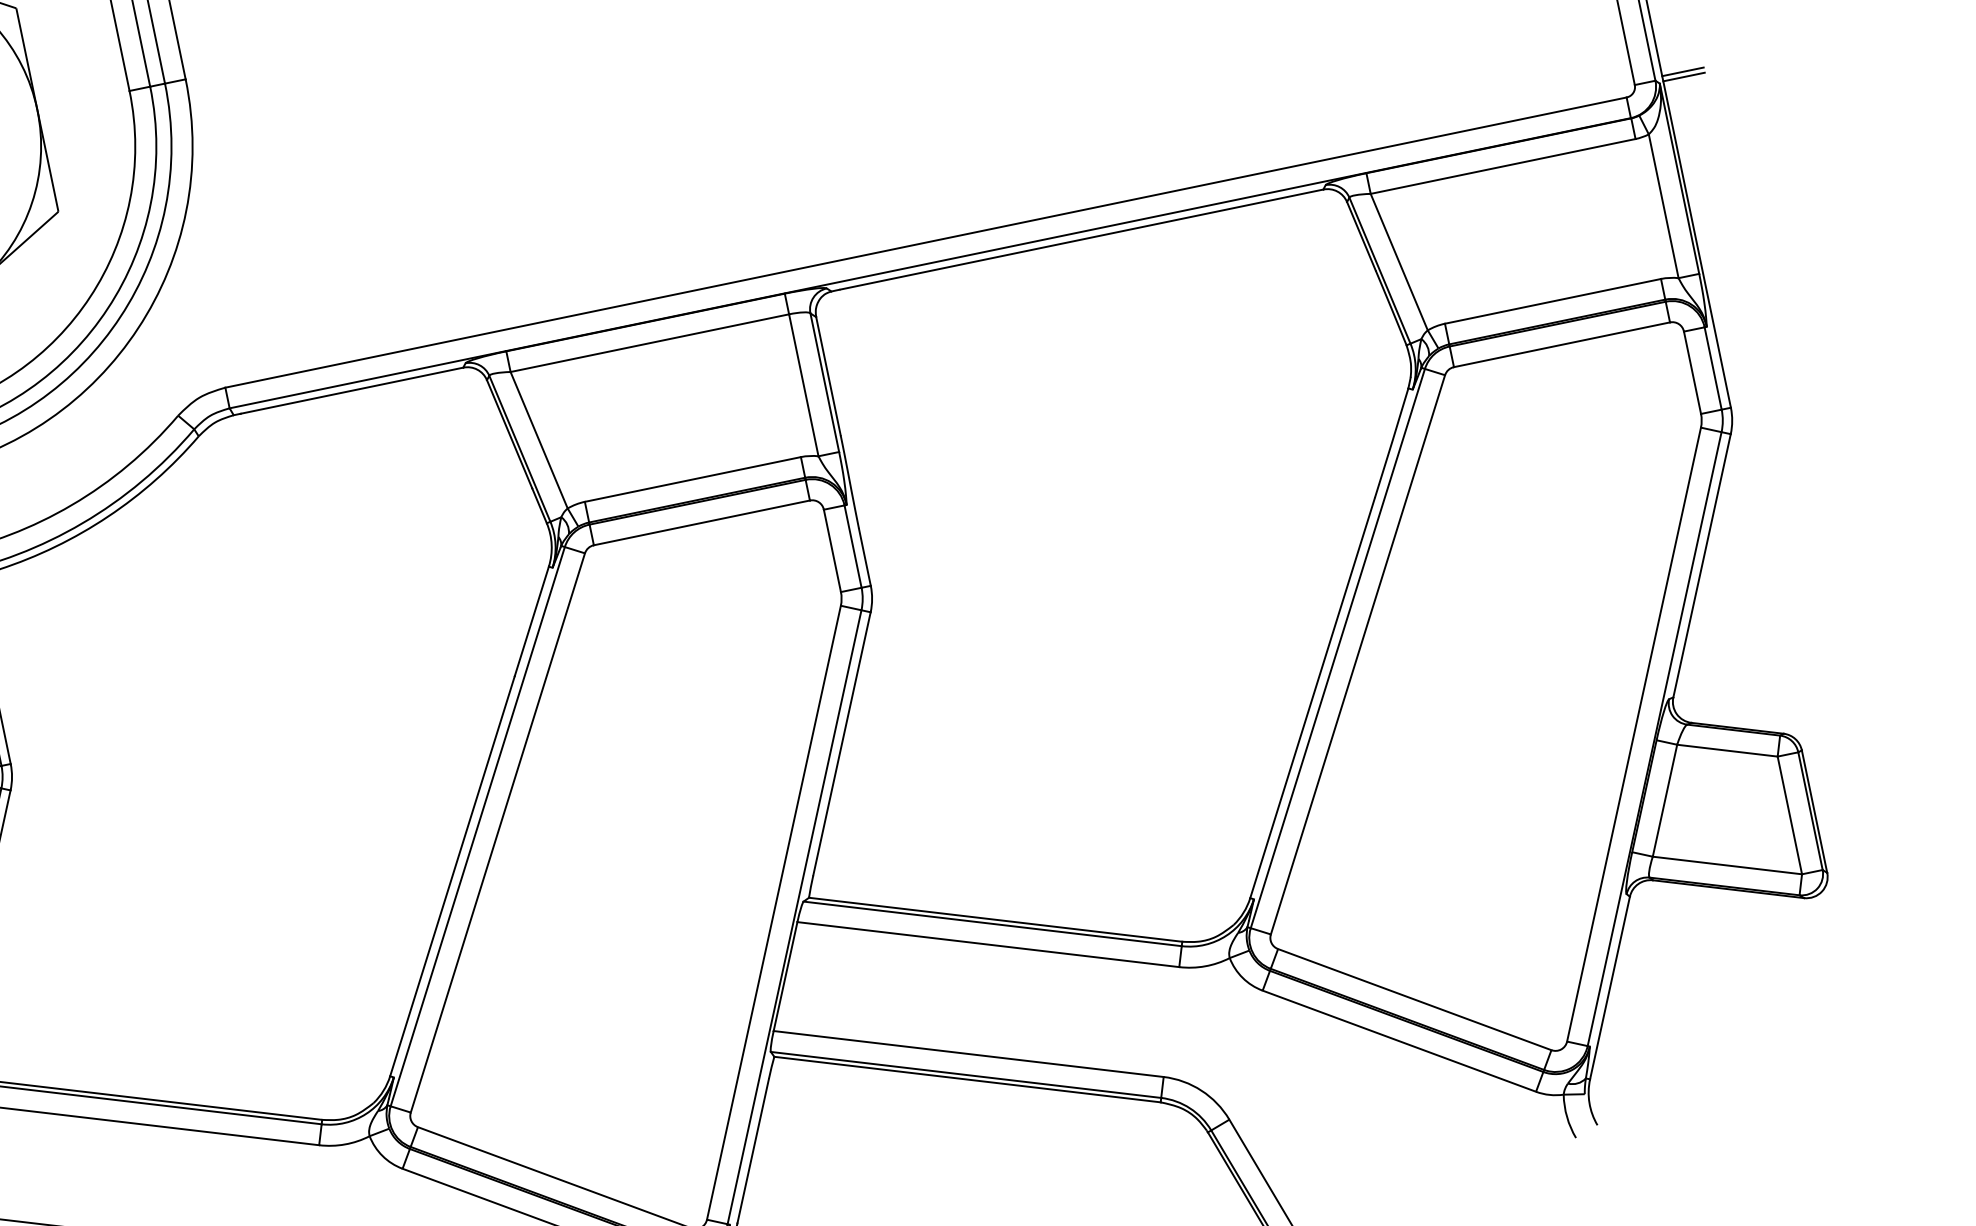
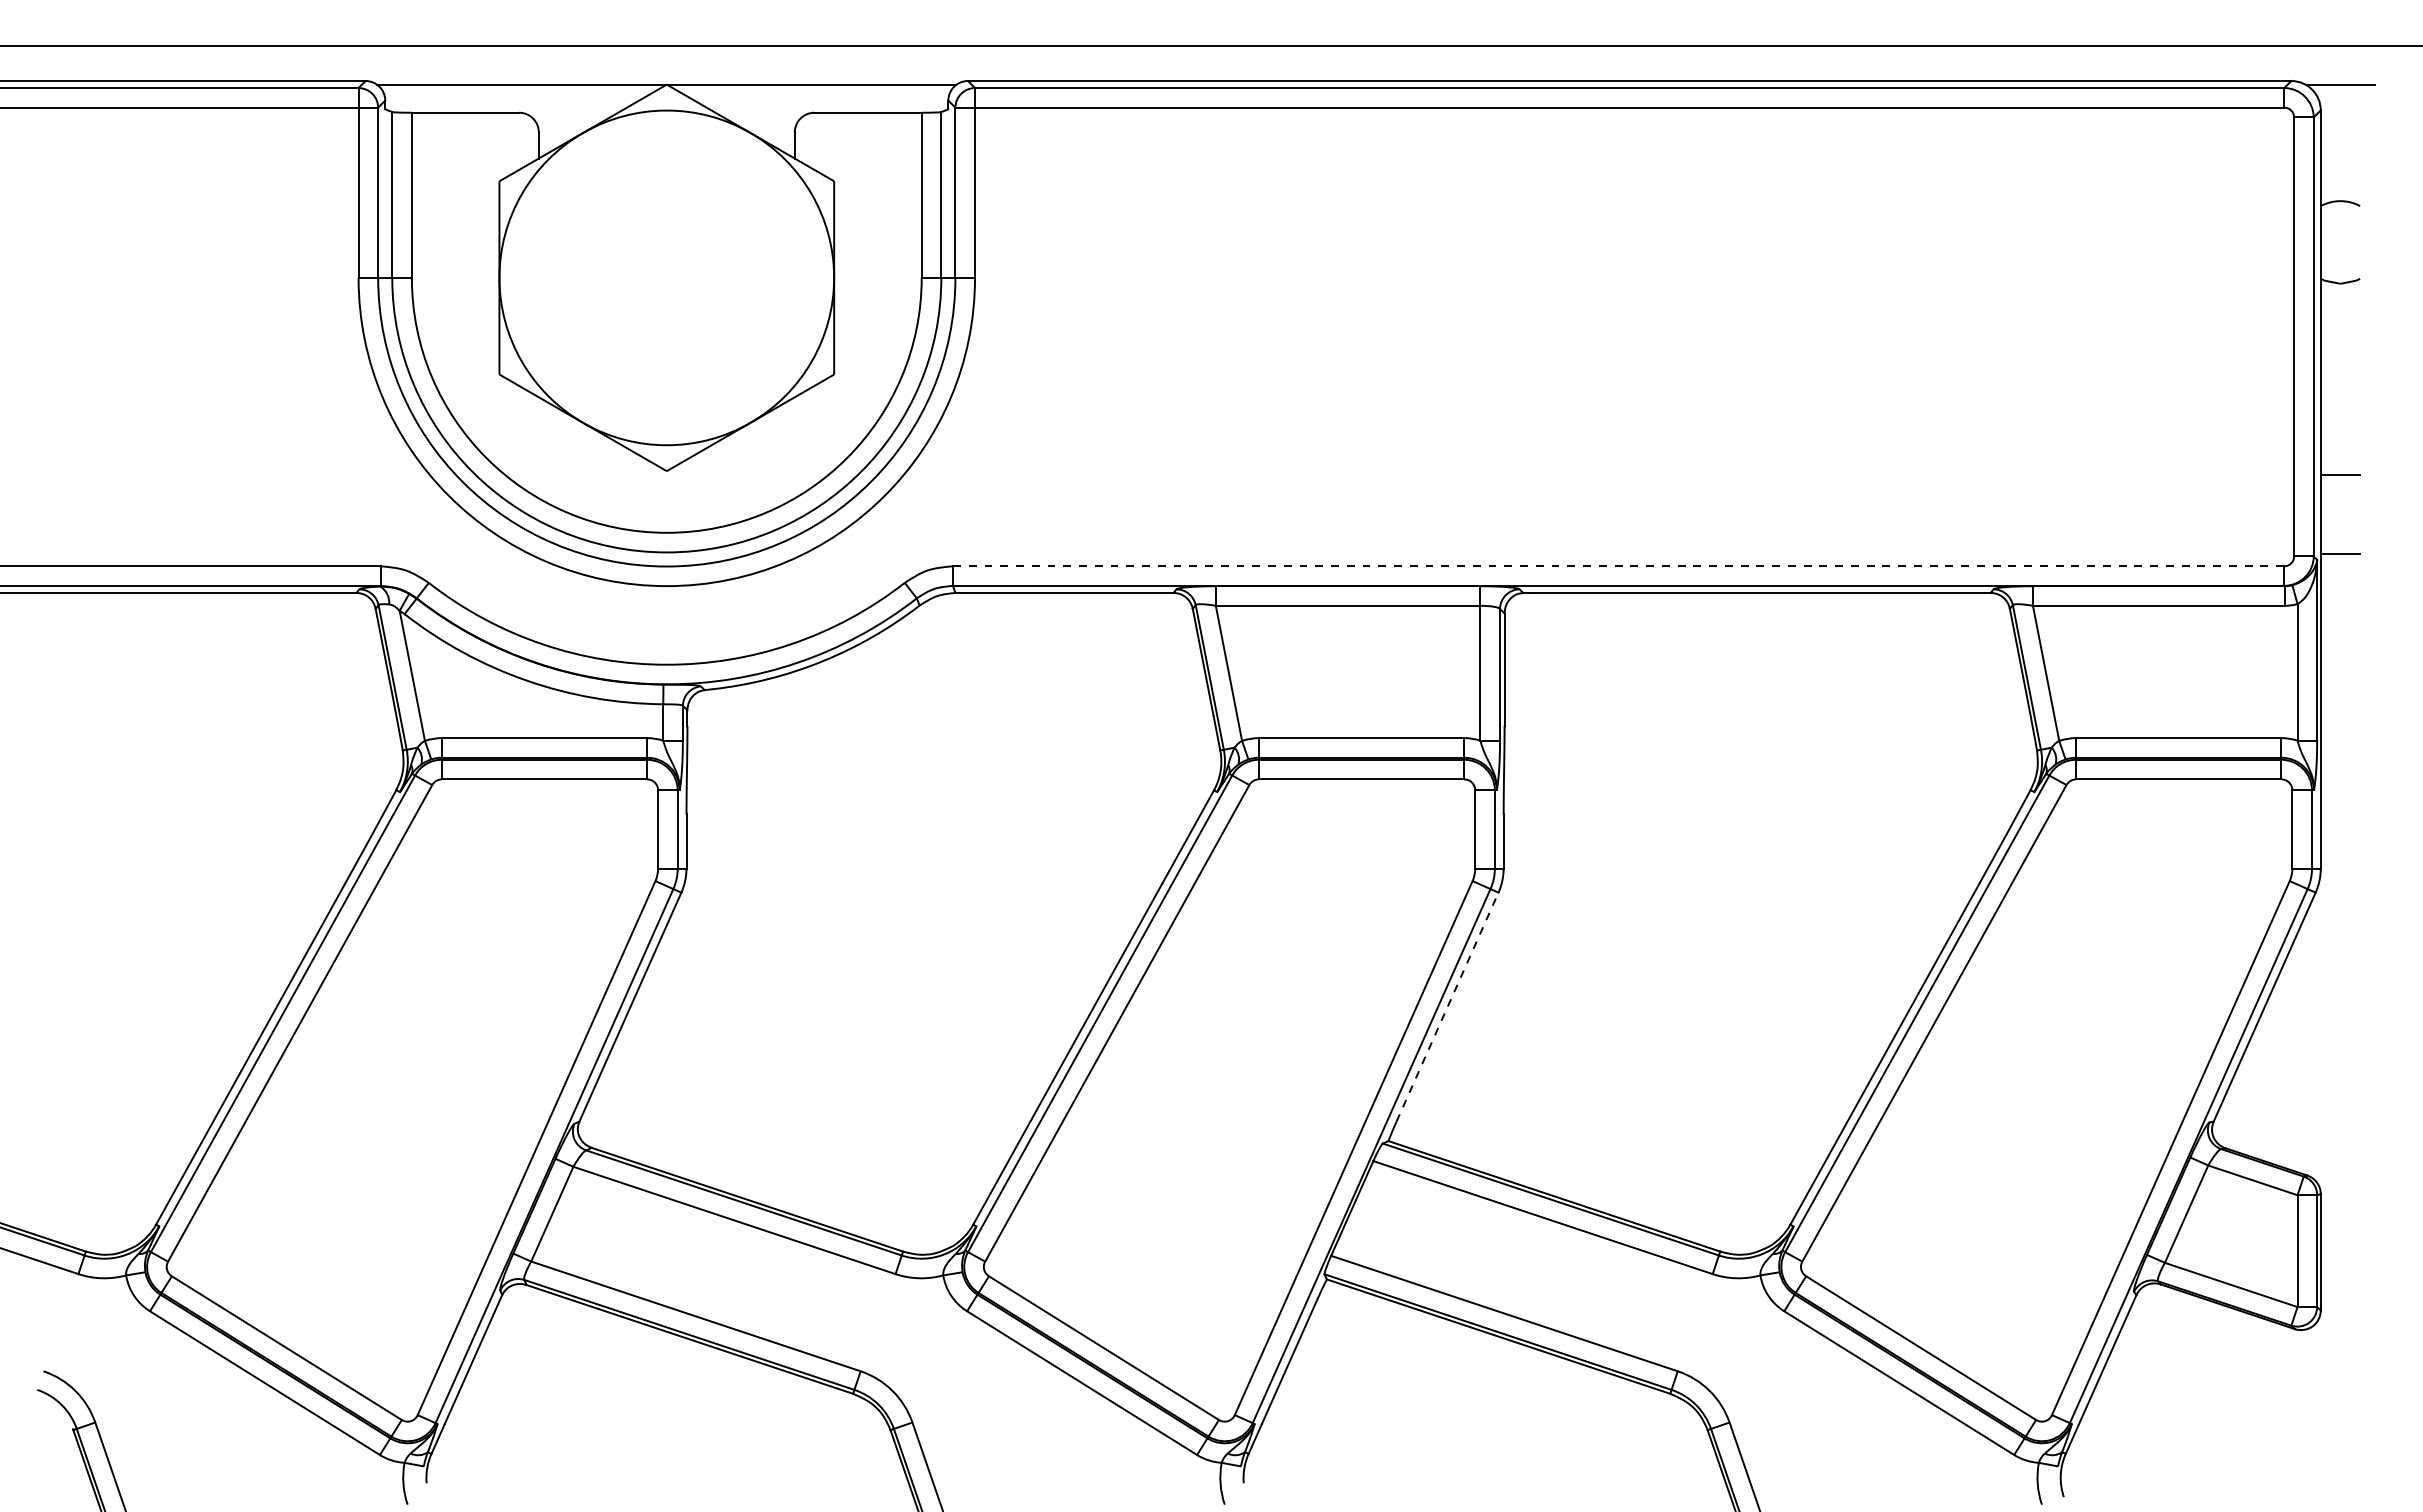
line: (1684, 77) -> (2340, 558), removed
line: (925, 242) -> (1618, 566), solid -> dashed
line: (841, 743) -> (1447, 1006), solid -> dashed

